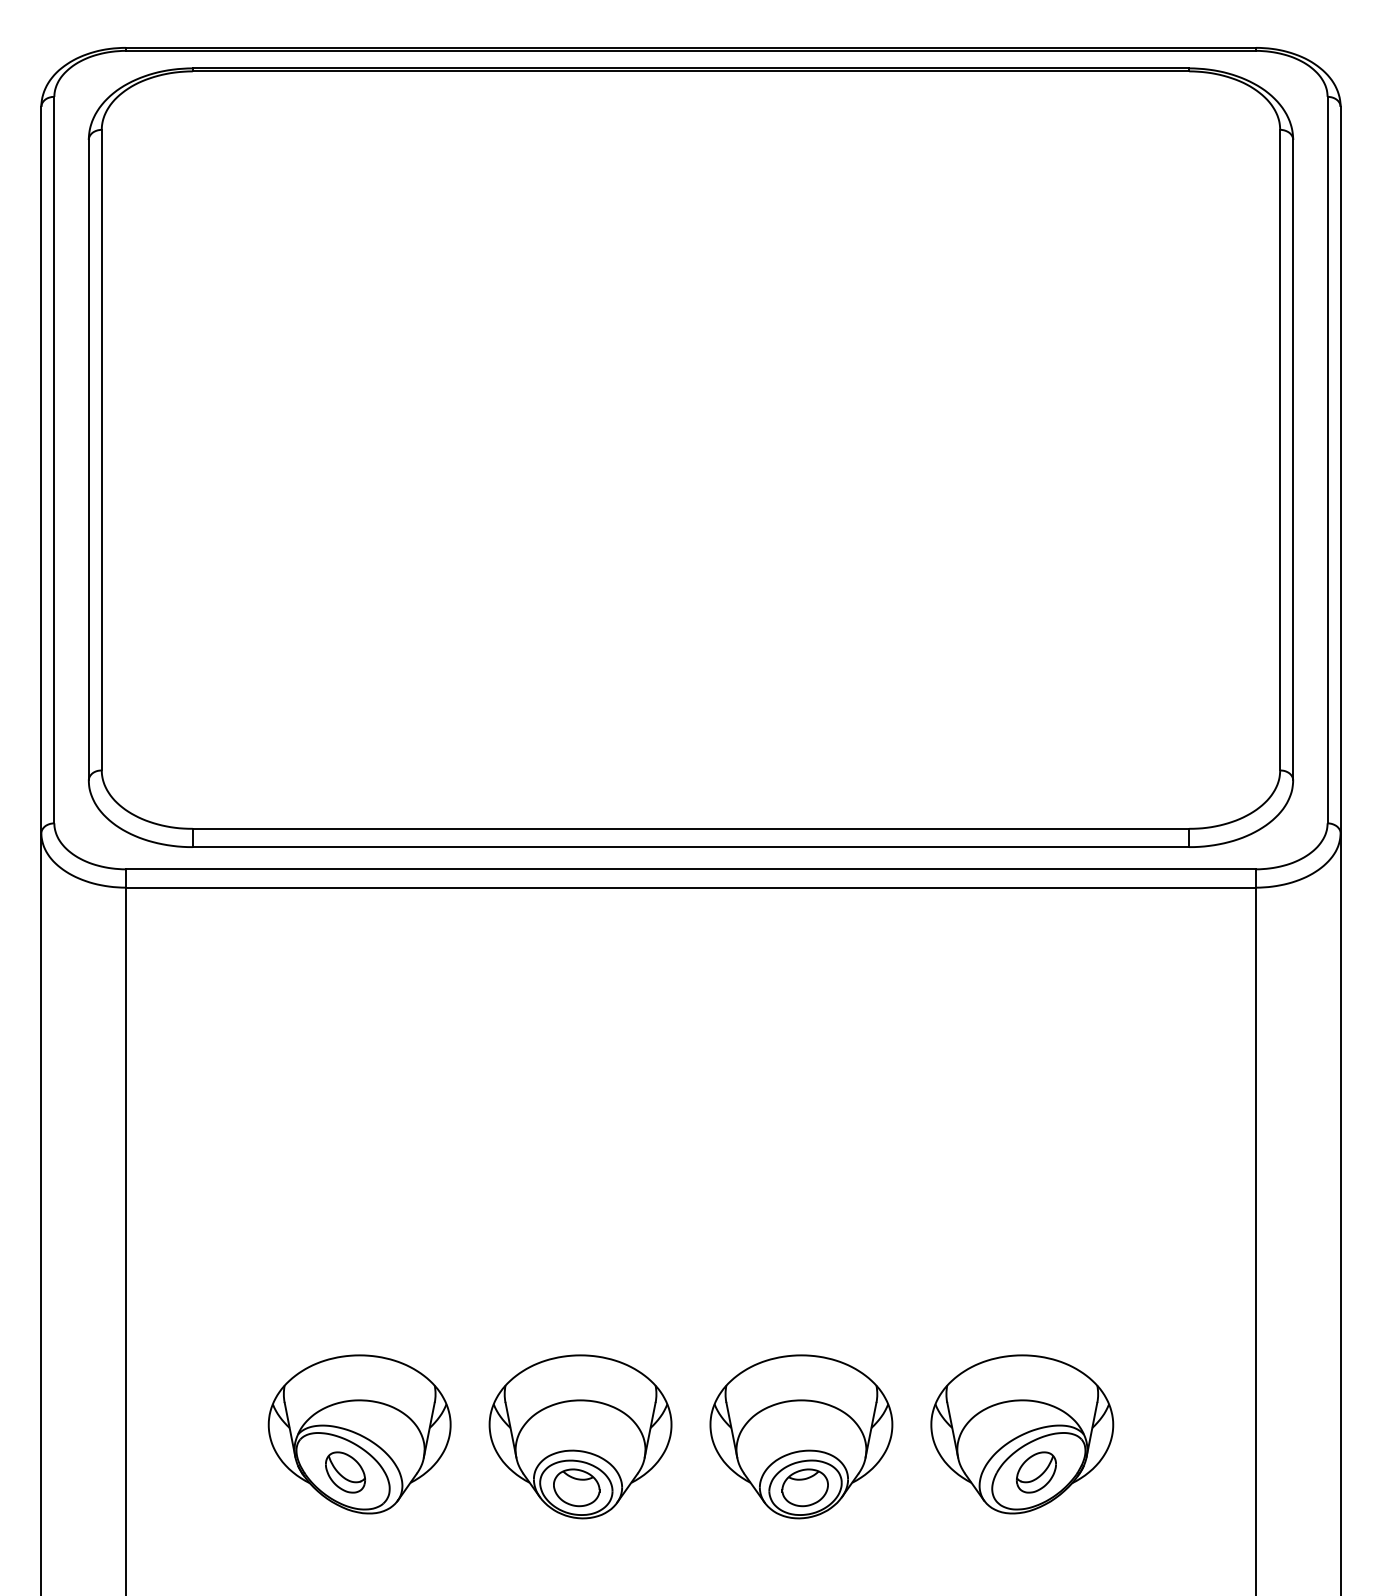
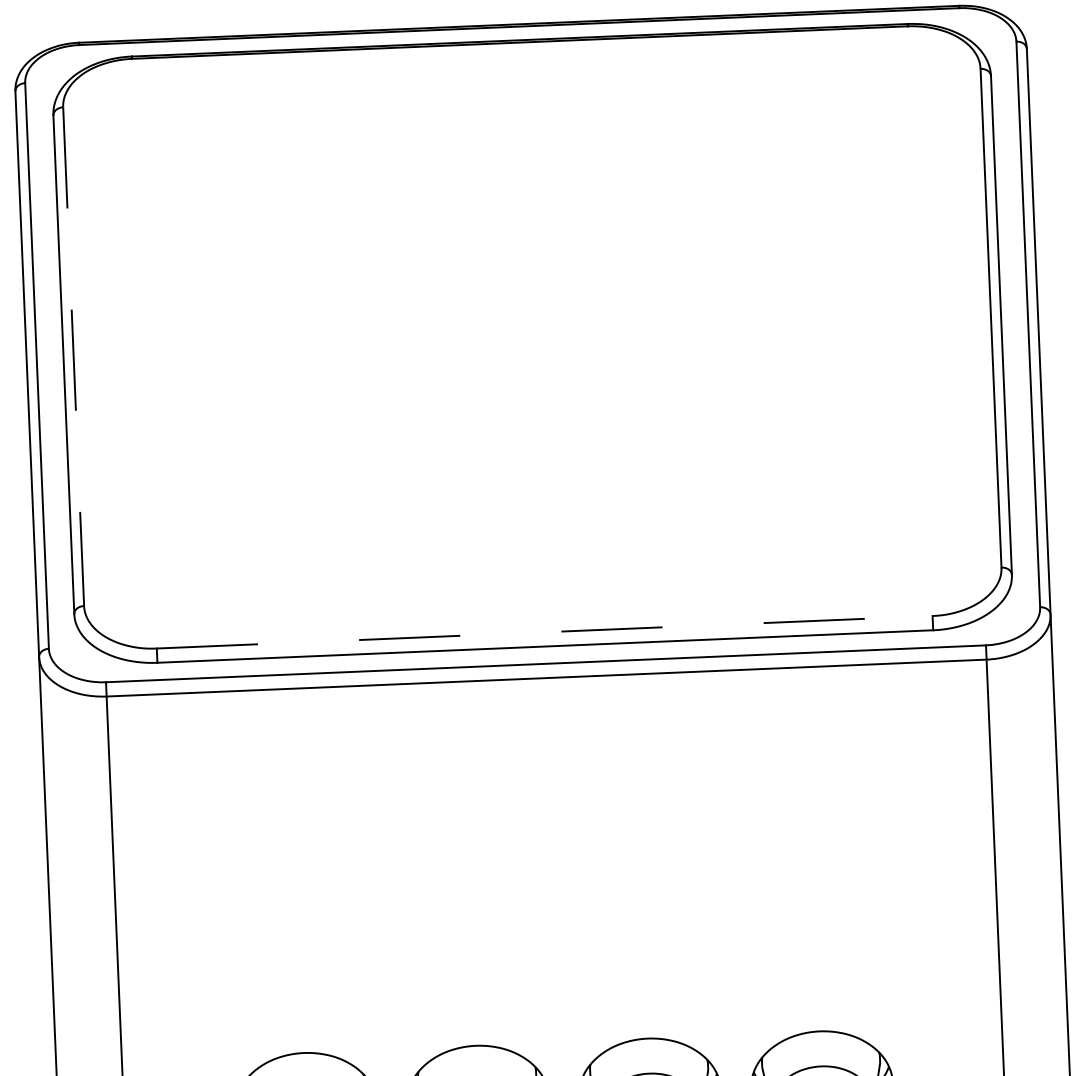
line: (101, 450) -> (73, 356), solid -> dashed
line: (691, 828) -> (545, 632), solid -> dashed

